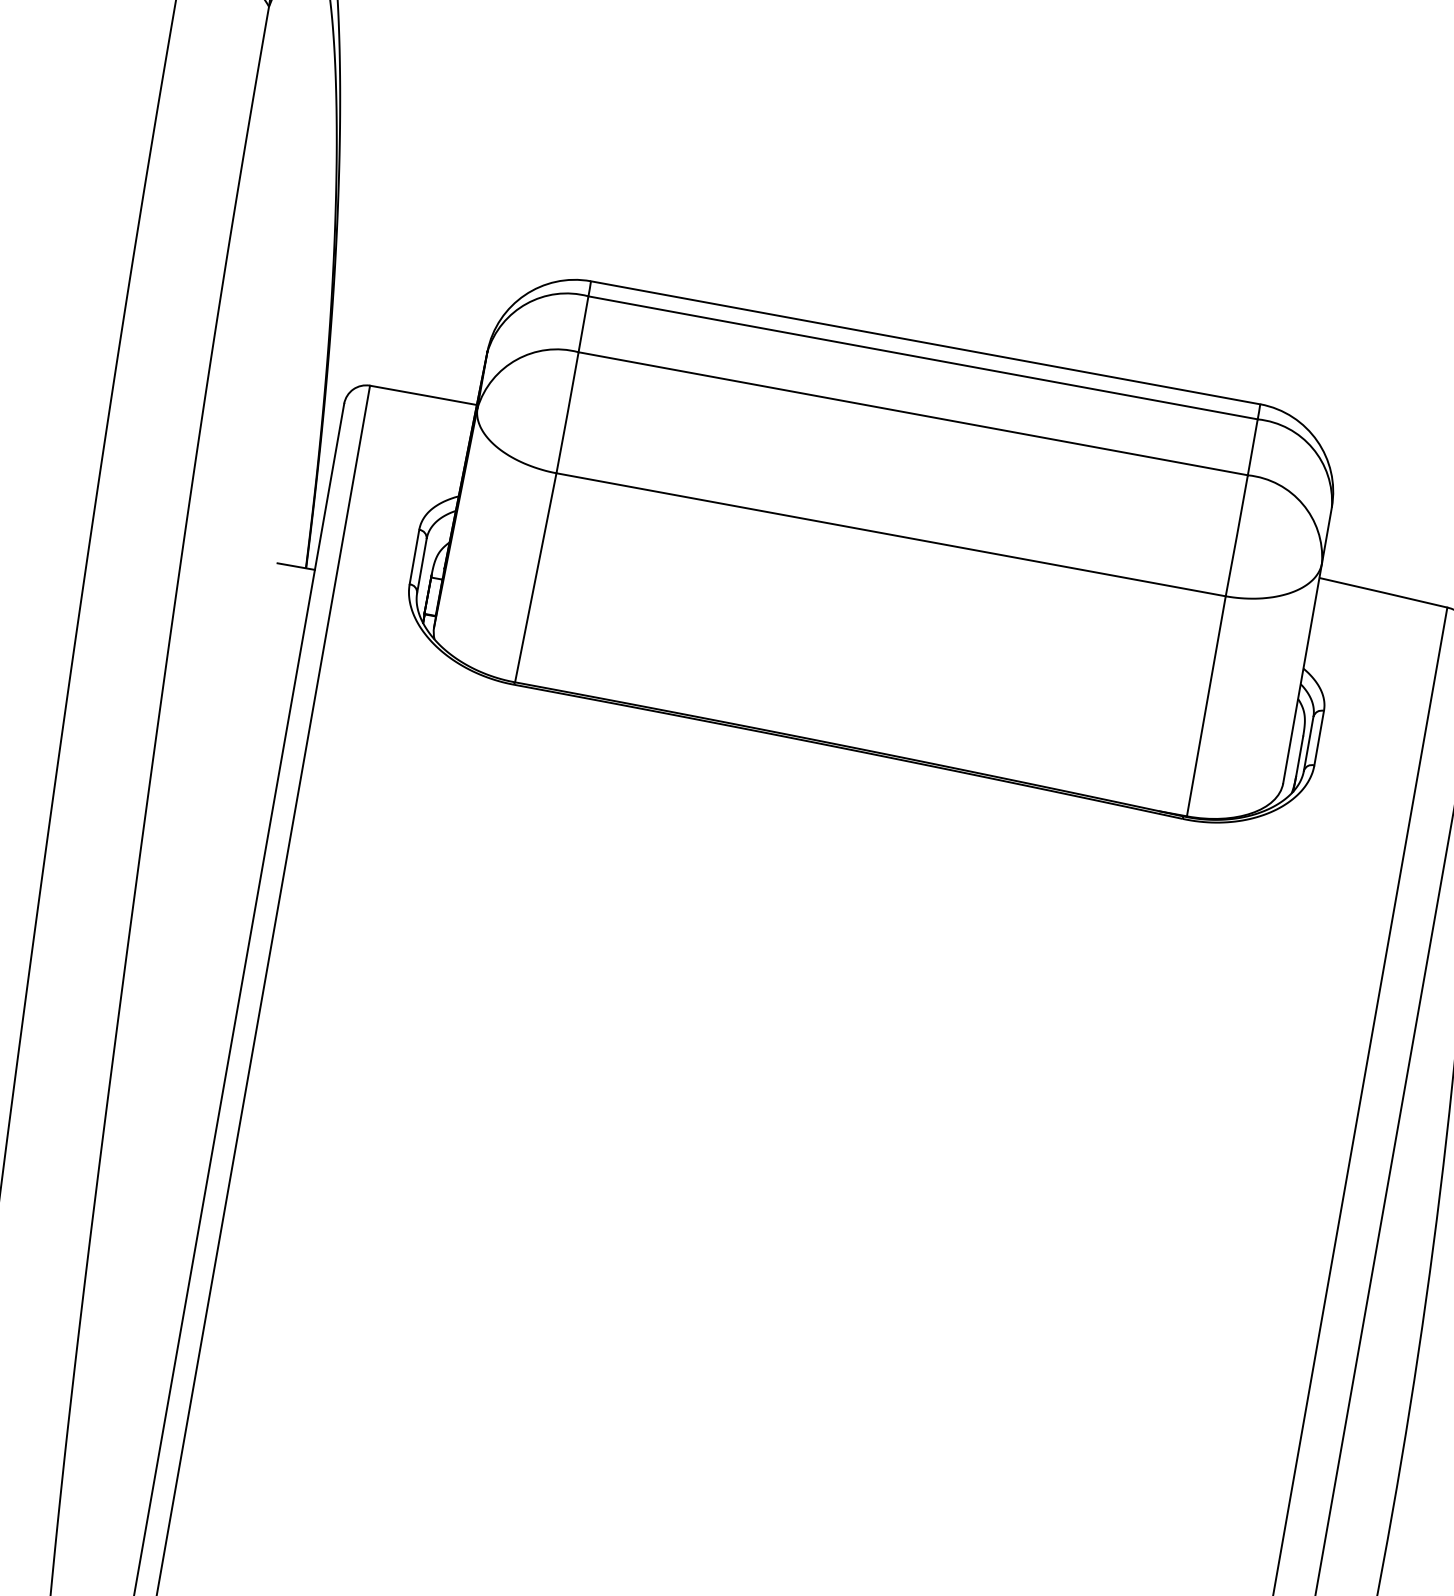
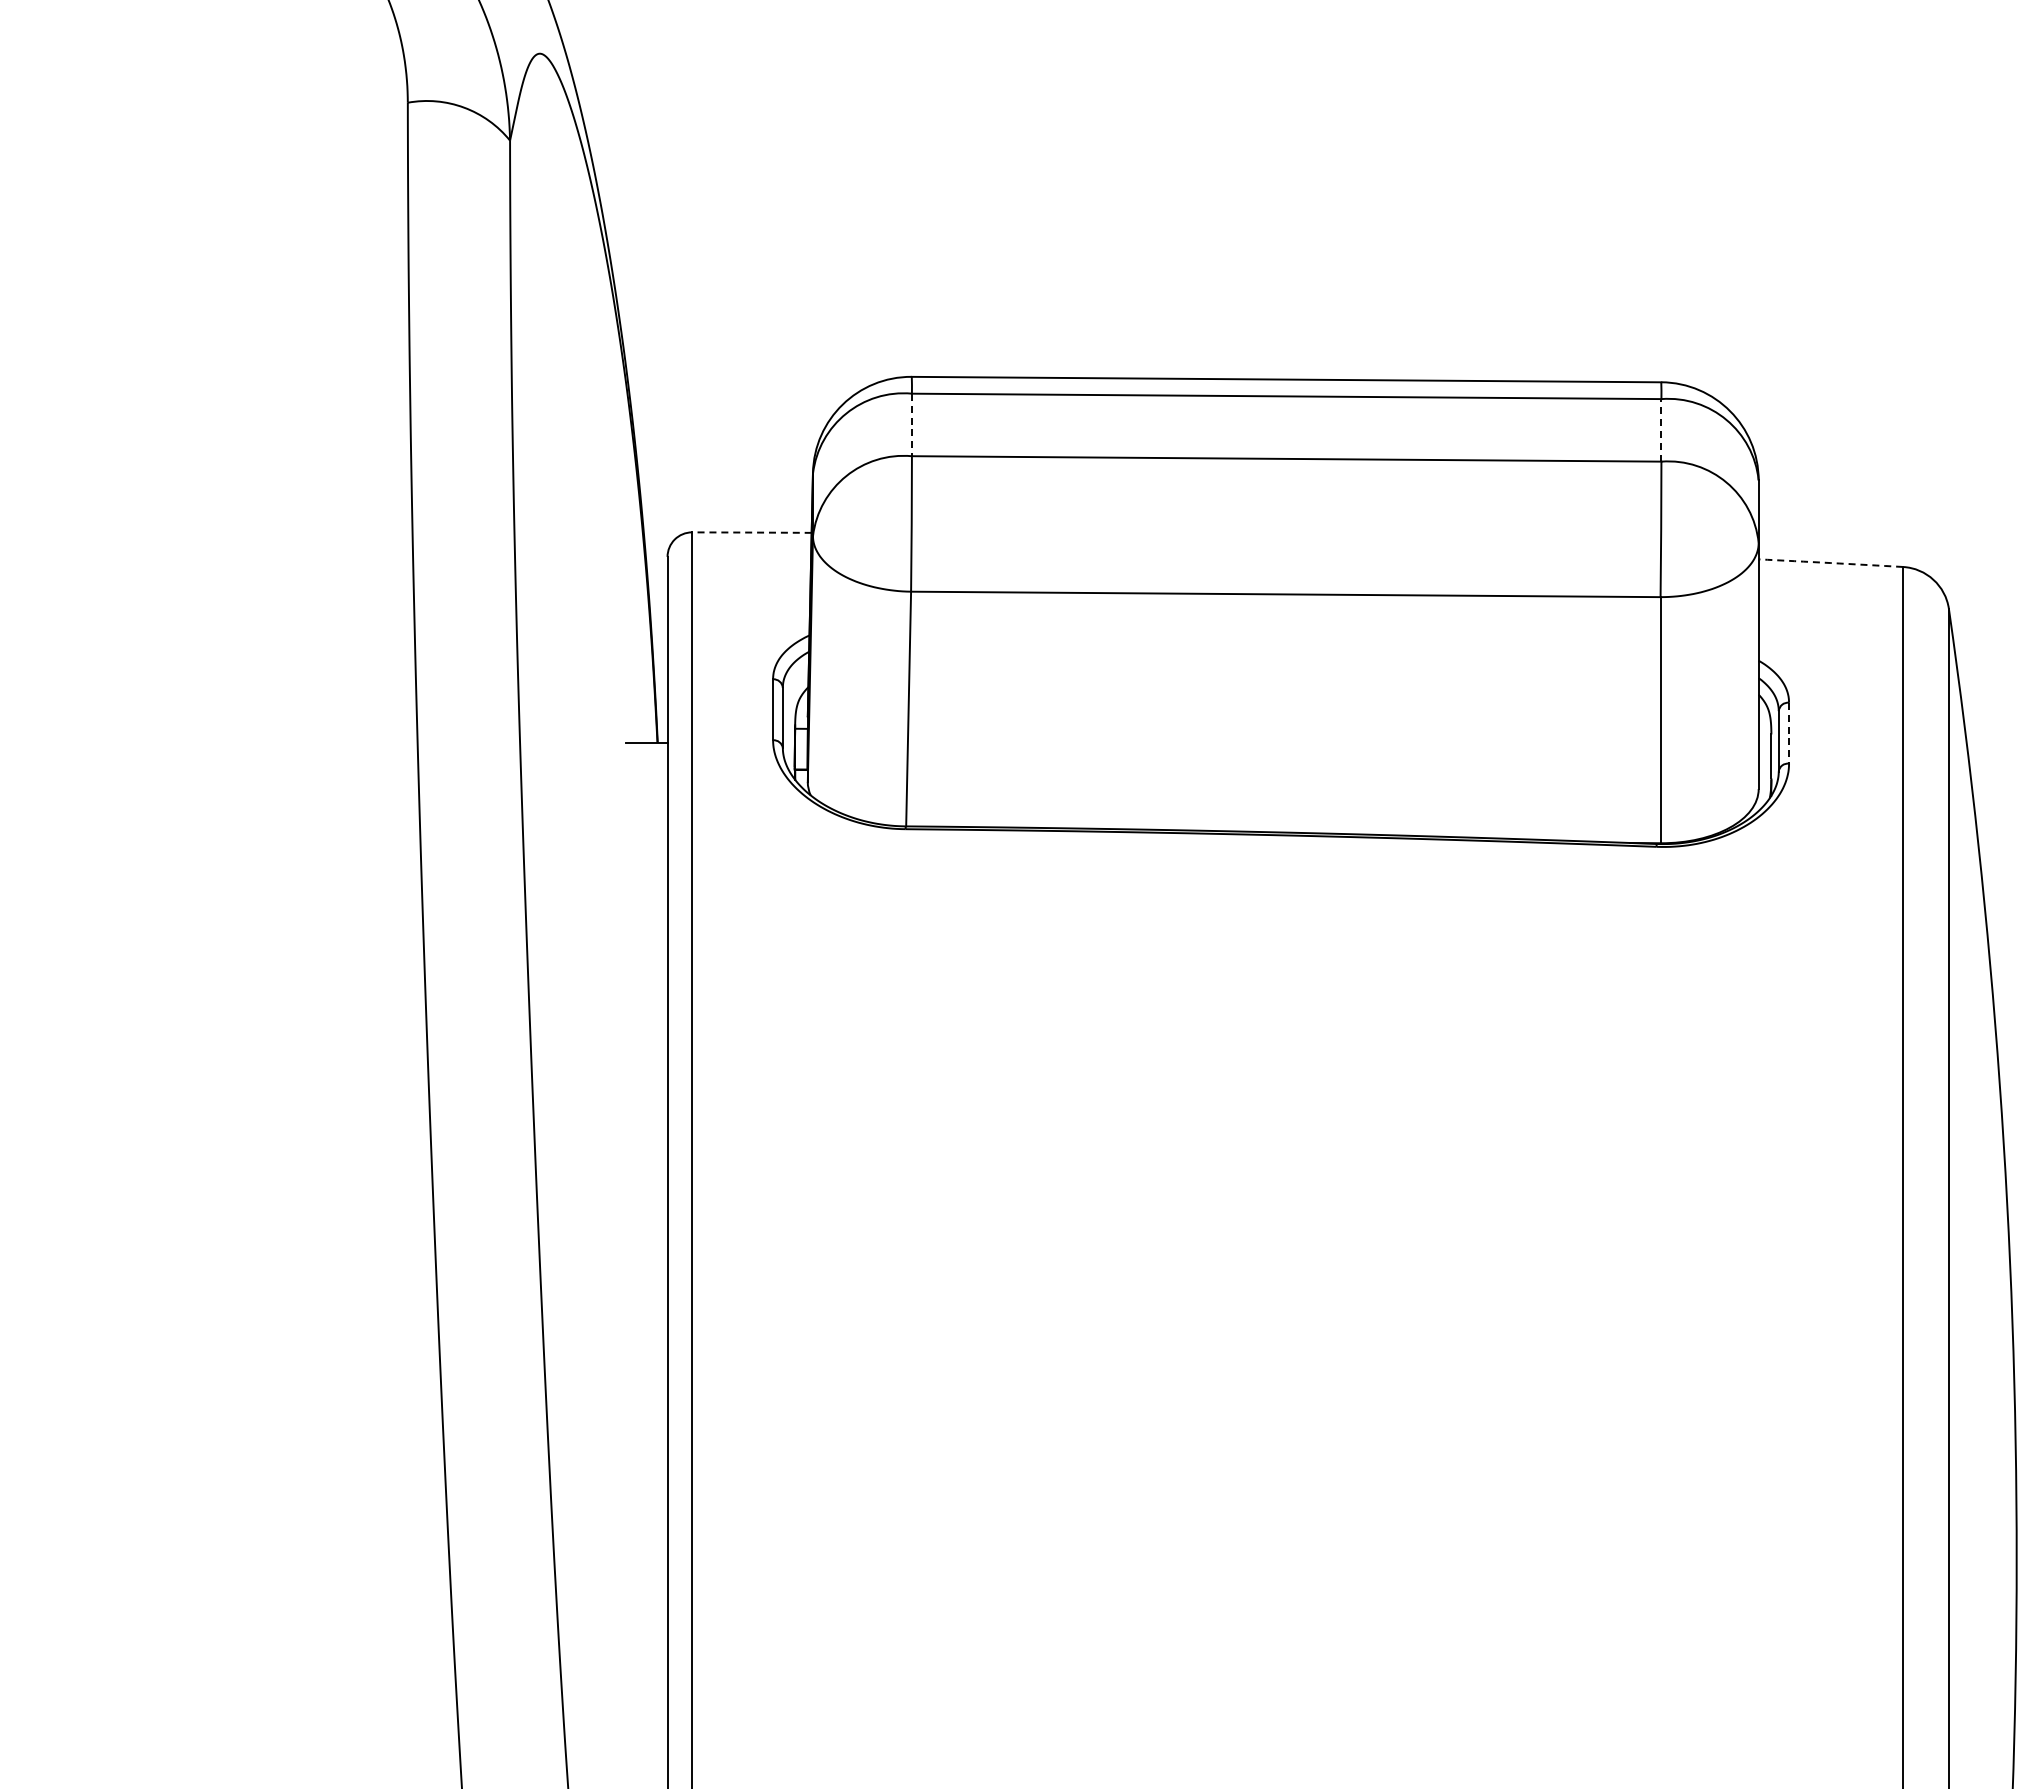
line: (583, 324) -> (911, 425), solid -> dashed
line: (423, 395) -> (751, 532), solid -> dashed
line: (1253, 446) -> (1661, 429), solid -> dashed
arc: (1382, 593) -> (1830, 563), solid -> dashed
line: (1319, 738) -> (1789, 733), solid -> dashed

